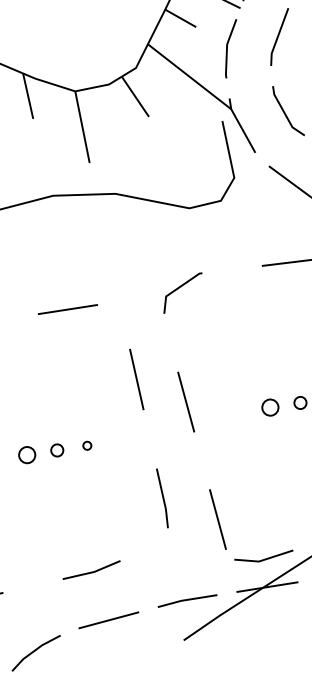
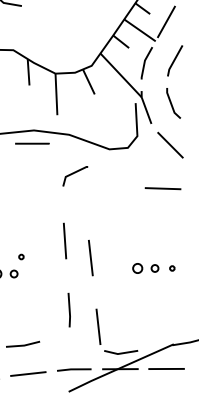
line: (178, 290) -> (73, 174), moved
line: (68, 309) -> (32, 143), moved
circle: (87, 444) -> (21, 256), moved

